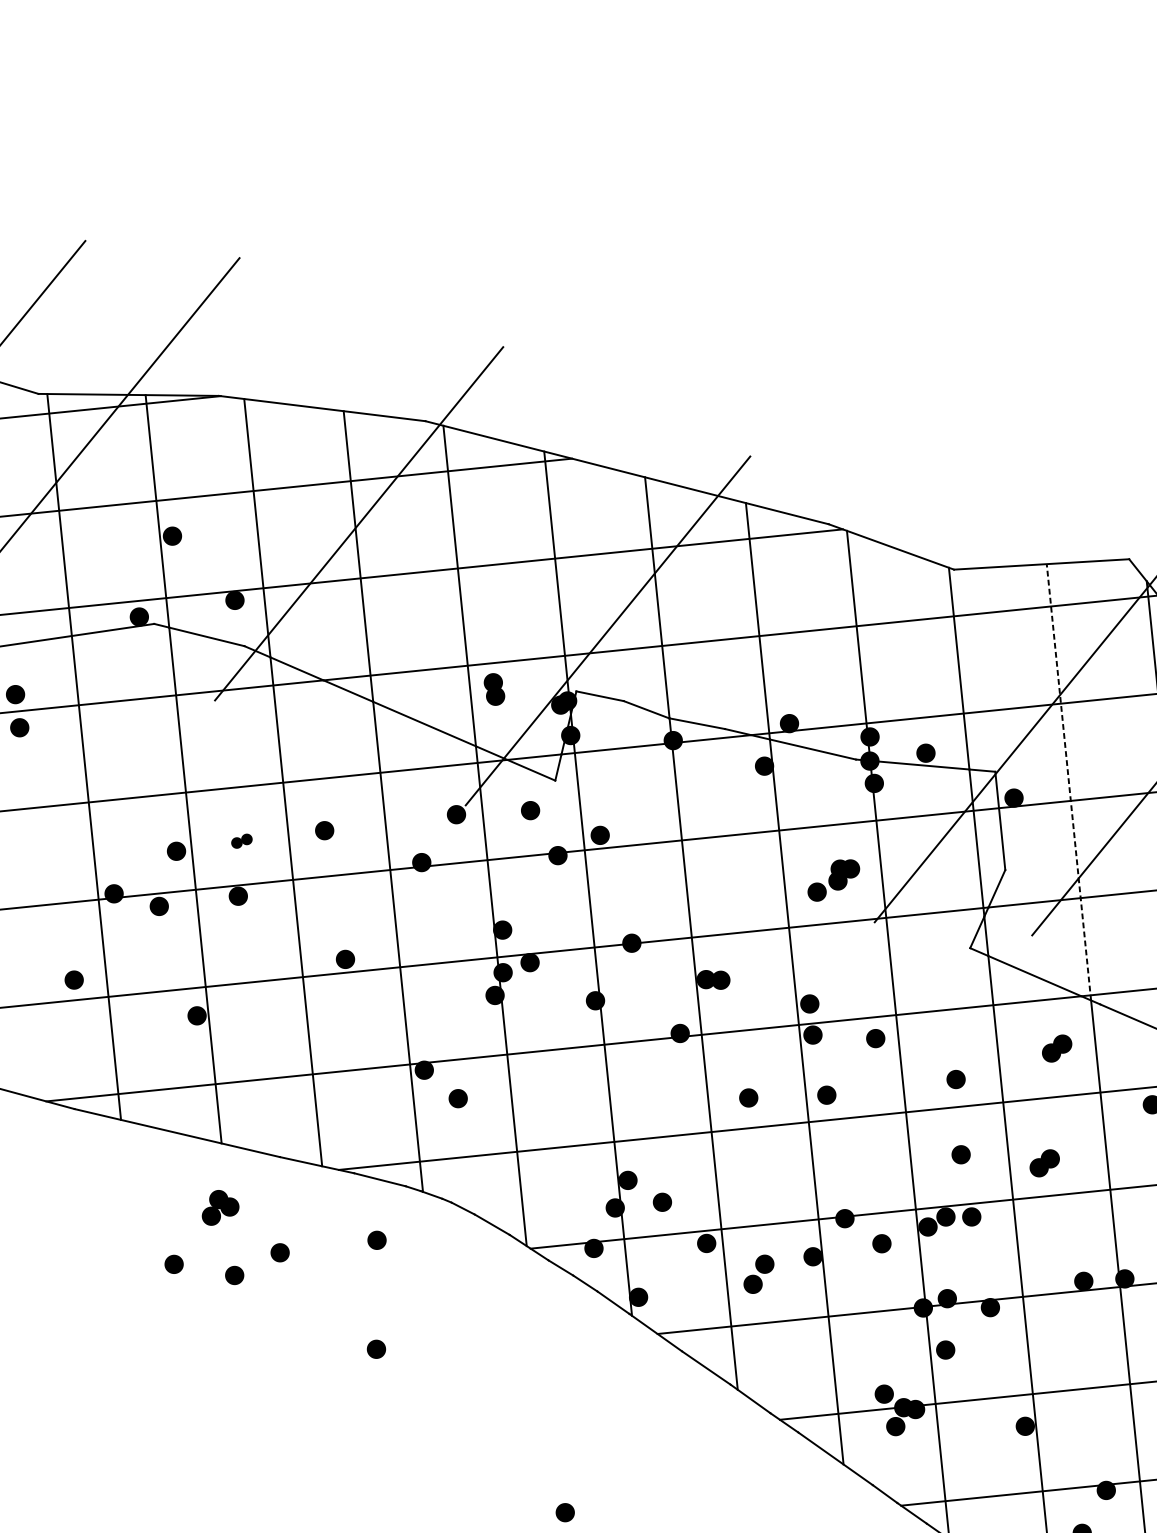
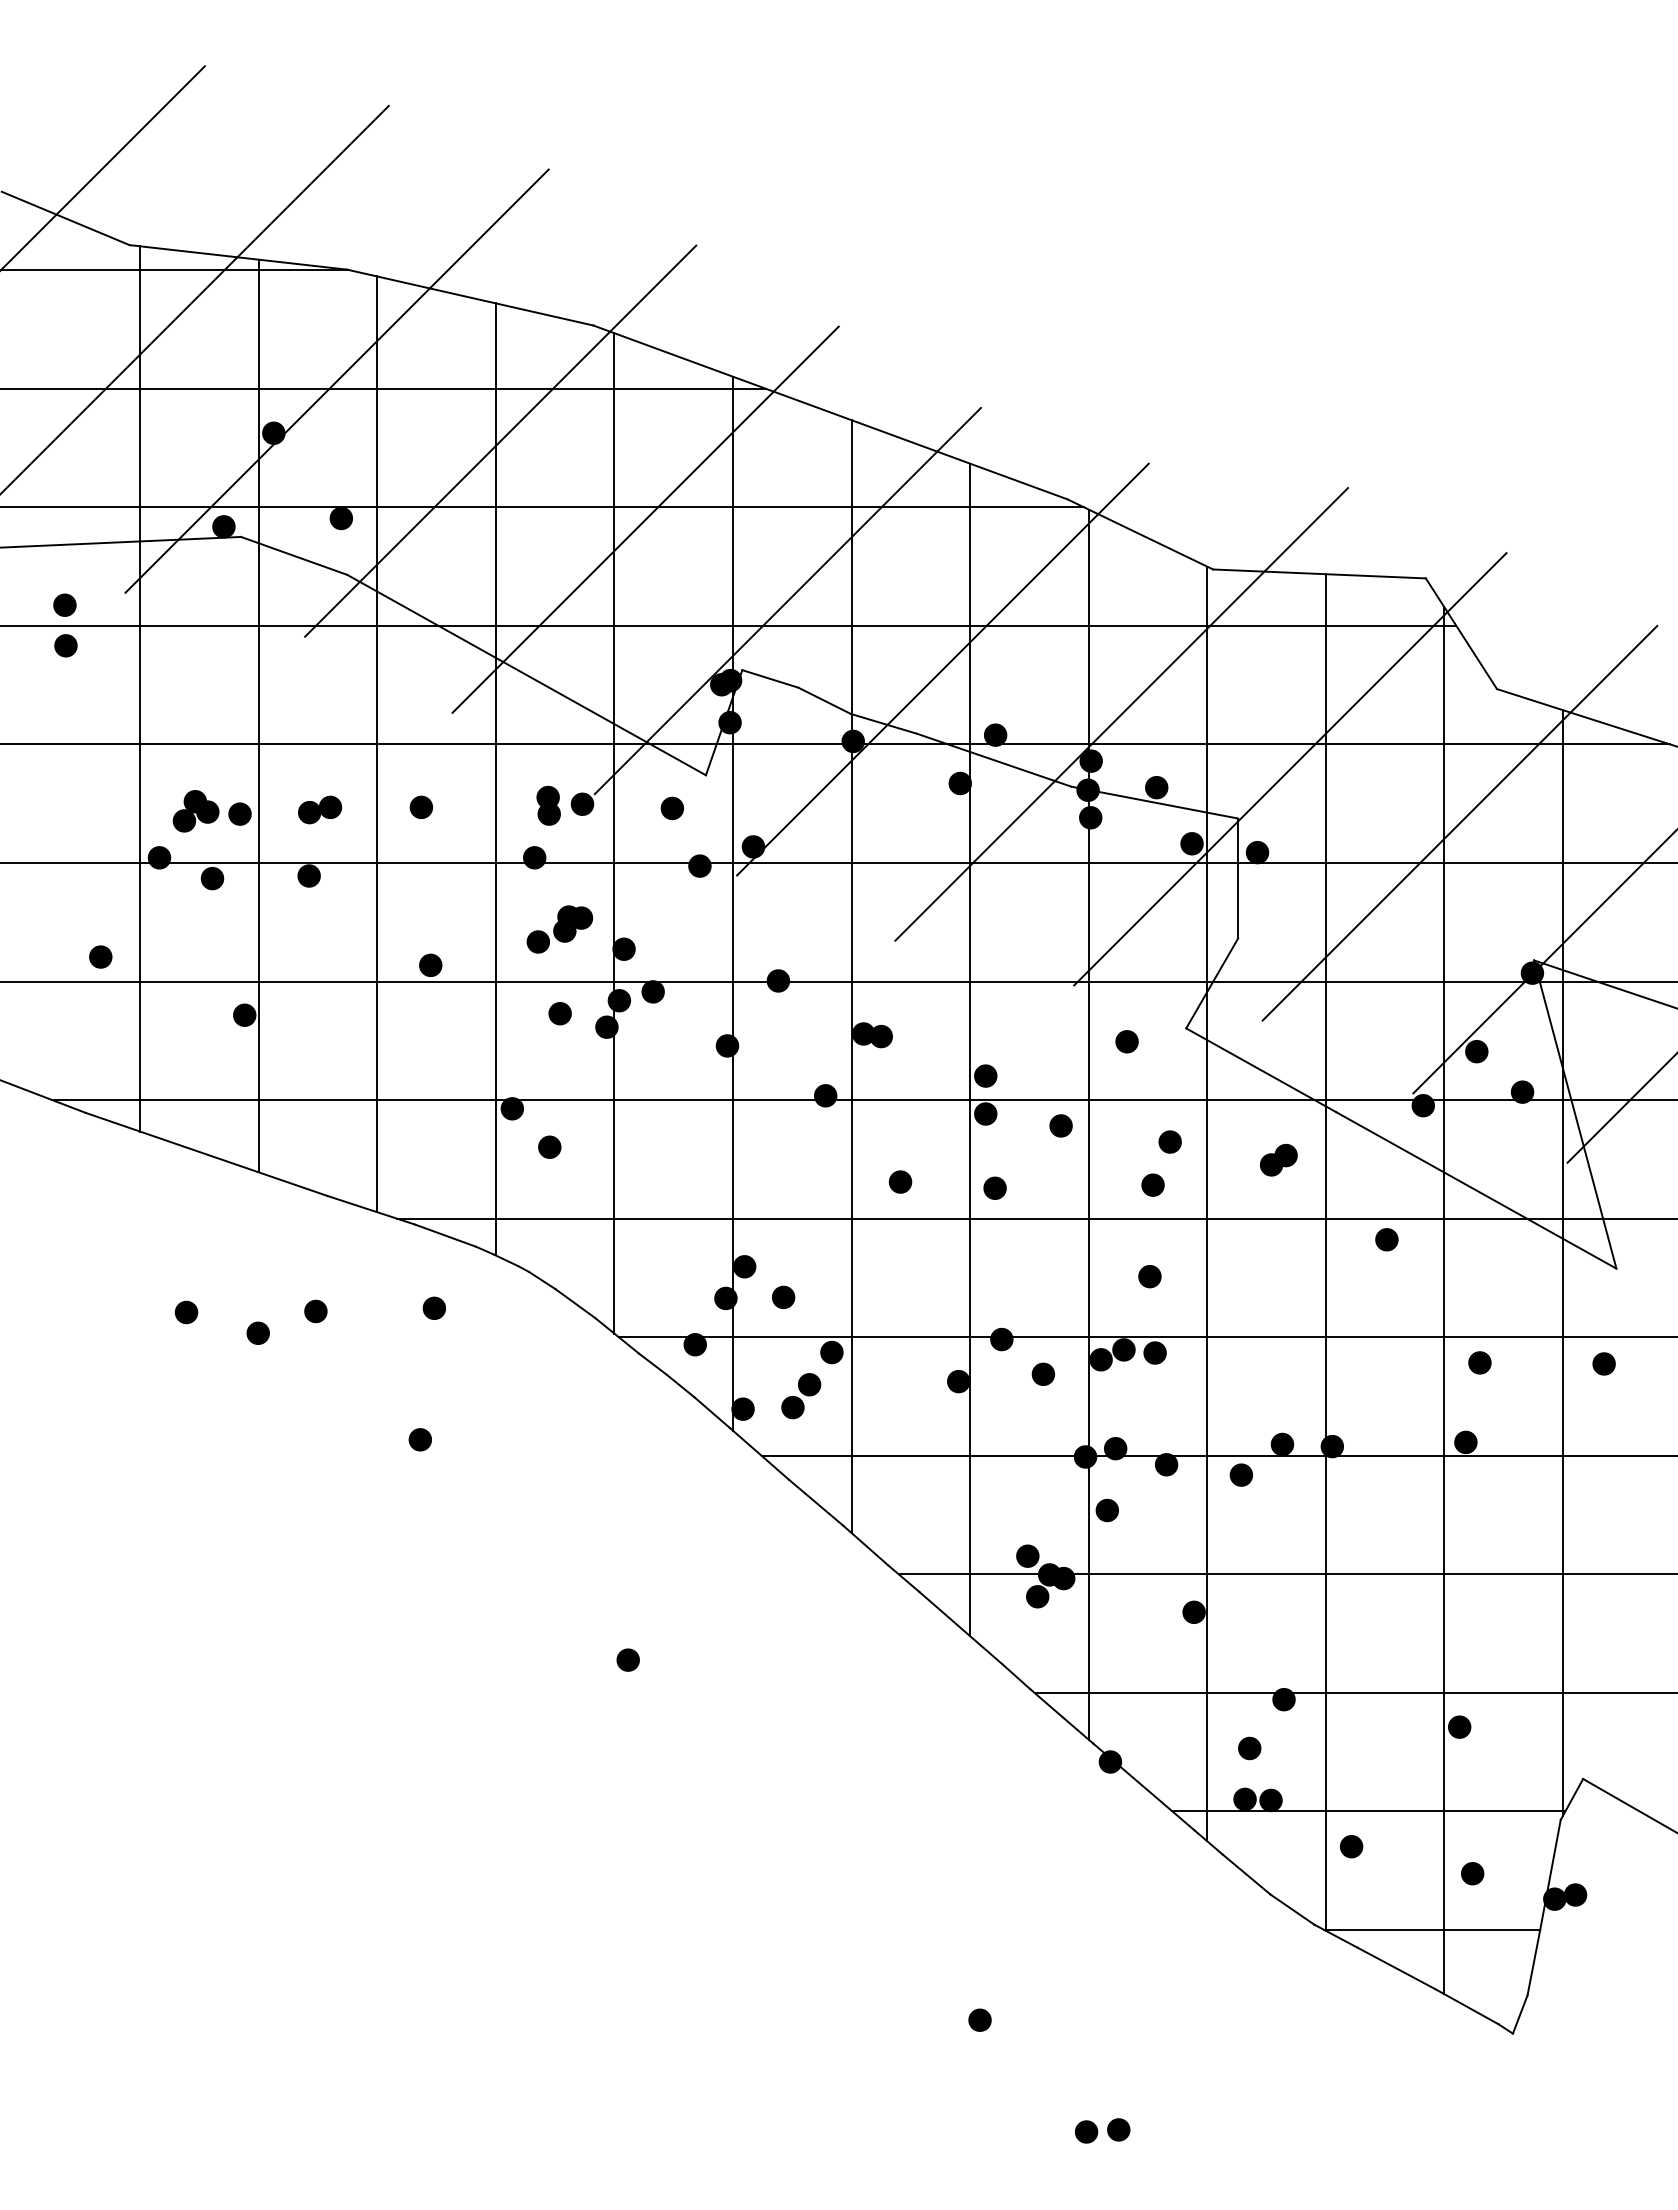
line: (219, 487) -> (336, 380), added
line: (484, 575) -> (645, 519), added
line: (740, 674) -> (942, 669), added
part: (494, 689) -> (548, 805), moved
line: (890, 696) -> (1121, 714), added
line: (1068, 781) -> (1325, 839), dashed -> solid
fill: (959, 796) -> (1191, 843), added
part: (242, 840) -> (320, 809), size x1.67
part: (833, 880) -> (559, 929), moved
fill: (922, 963) -> (1126, 1041), added
fill: (455, 988) -> (559, 1013), added
fill: (965, 1042) -> (1169, 1141), added
part: (1044, 1162) -> (1249, 1296), removed
part: (219, 1207) -> (195, 811), moved
part: (759, 1274) -> (801, 1396), moved
fill: (1052, 1309) -> (1241, 1474), added

